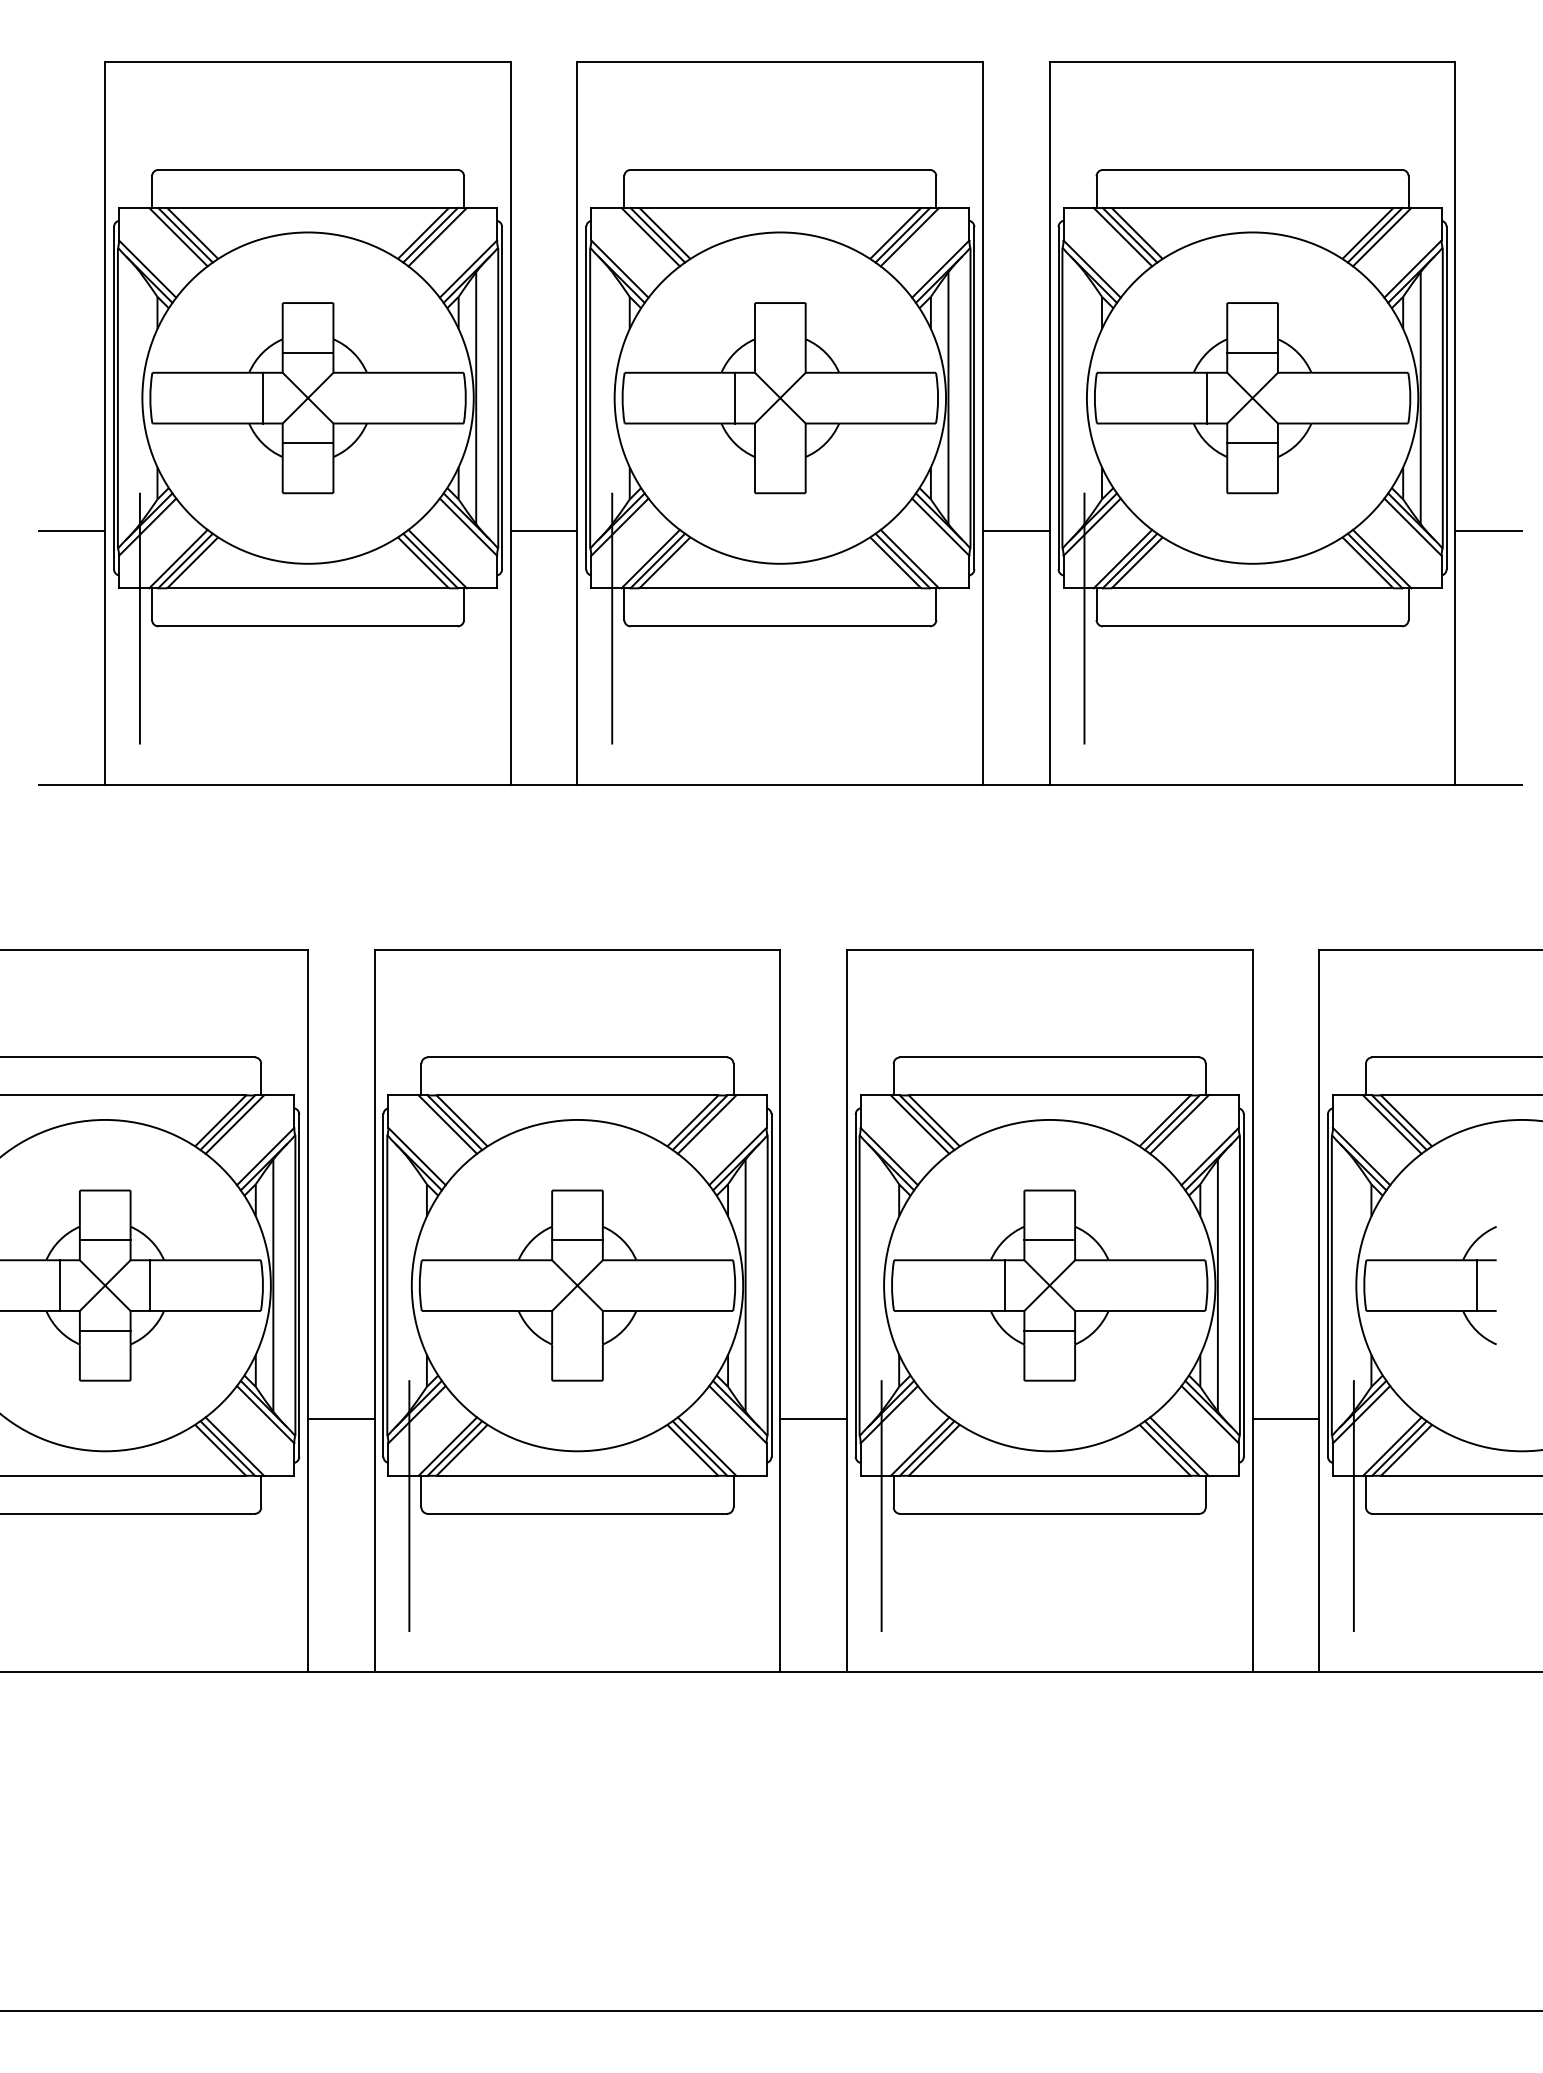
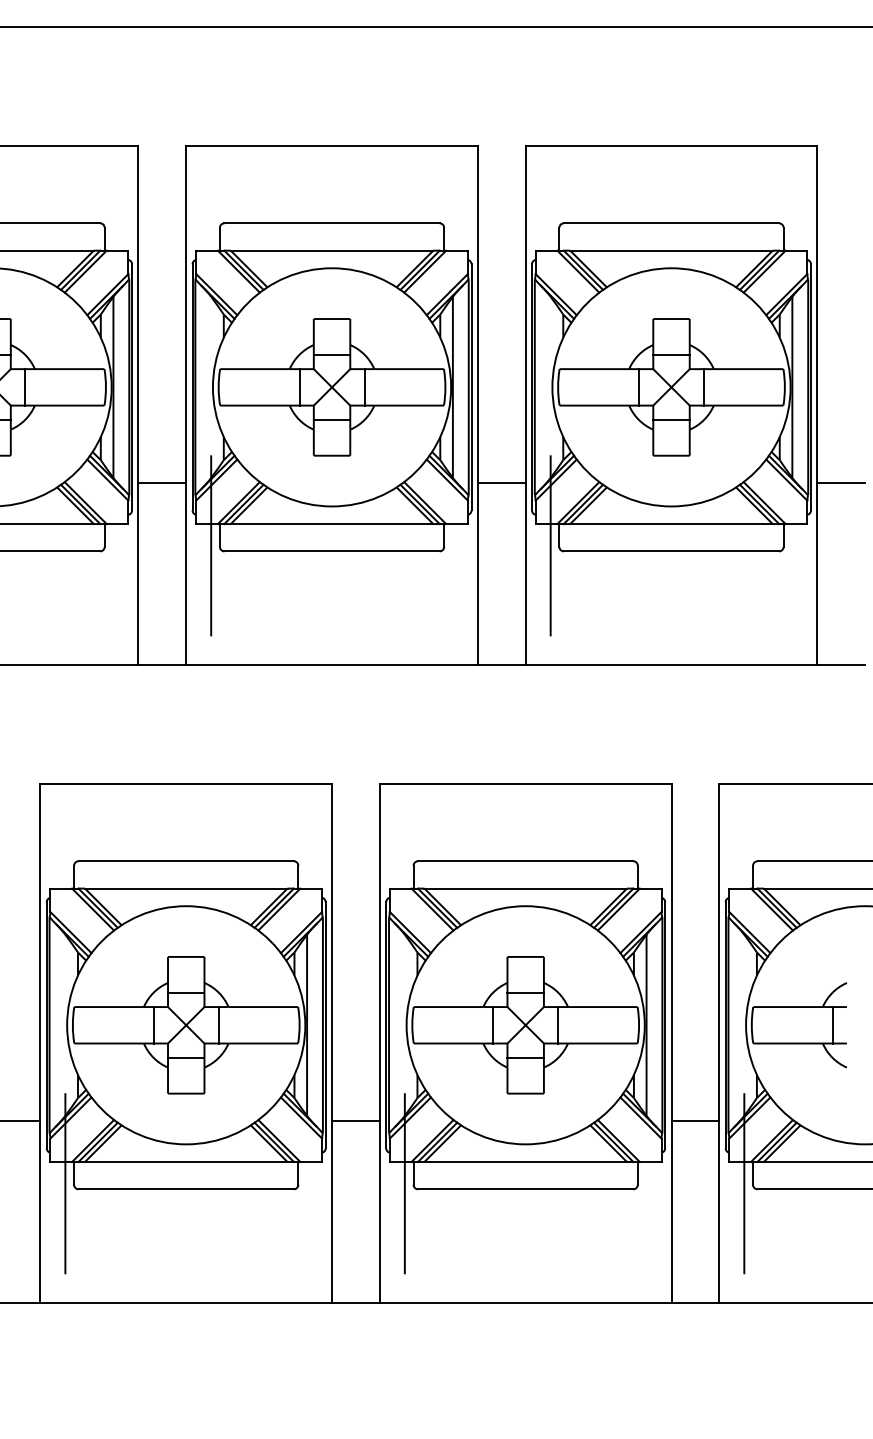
line: (779, 352) -> (331, 354), added
line: (353, 397) -> (25, 386), added
line: (825, 397) -> (364, 386), added
line: (1297, 397) -> (703, 386), added
line: (779, 443) -> (331, 419), added
line: (532, 1285) -> (153, 1025), added
line: (622, 1285) -> (218, 1025), added
line: (1094, 1285) -> (557, 1025), added
line: (577, 1330) -> (186, 1057), added

